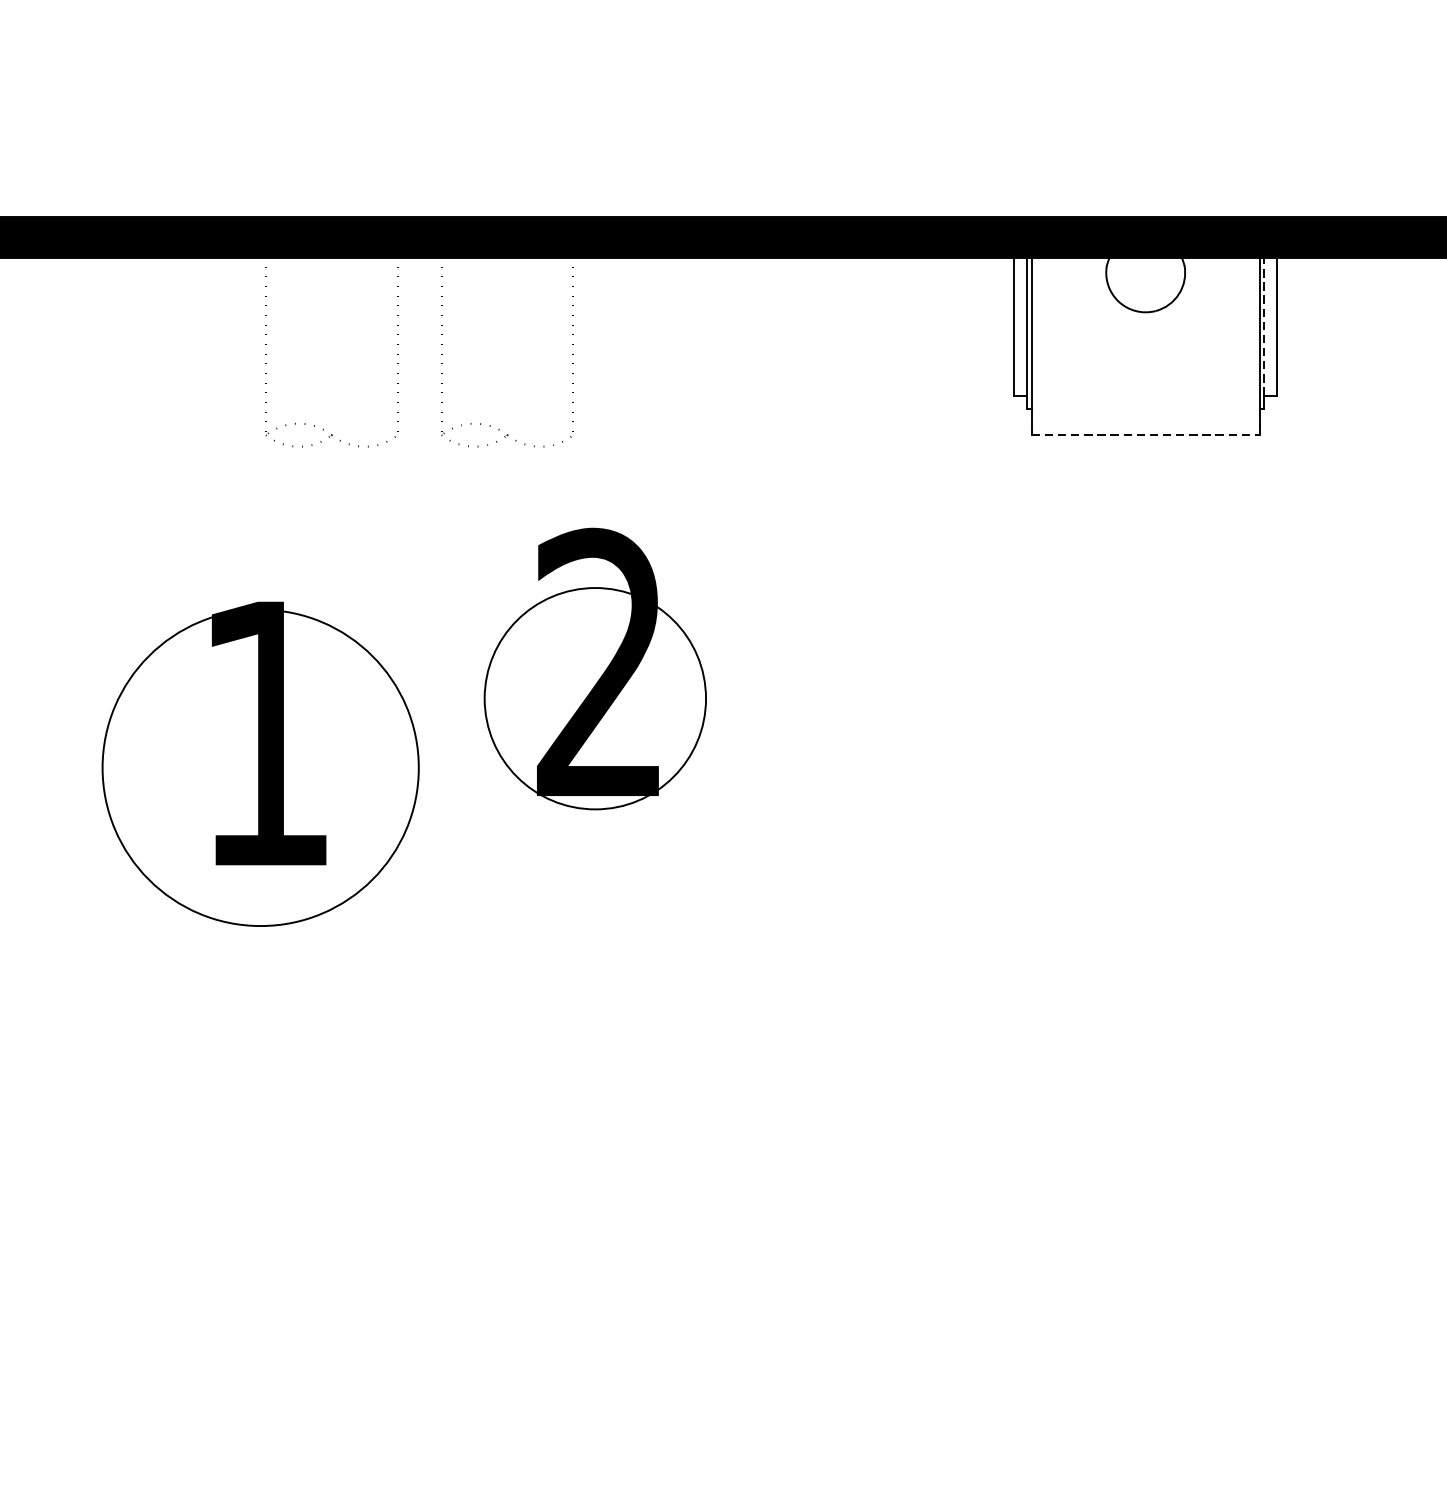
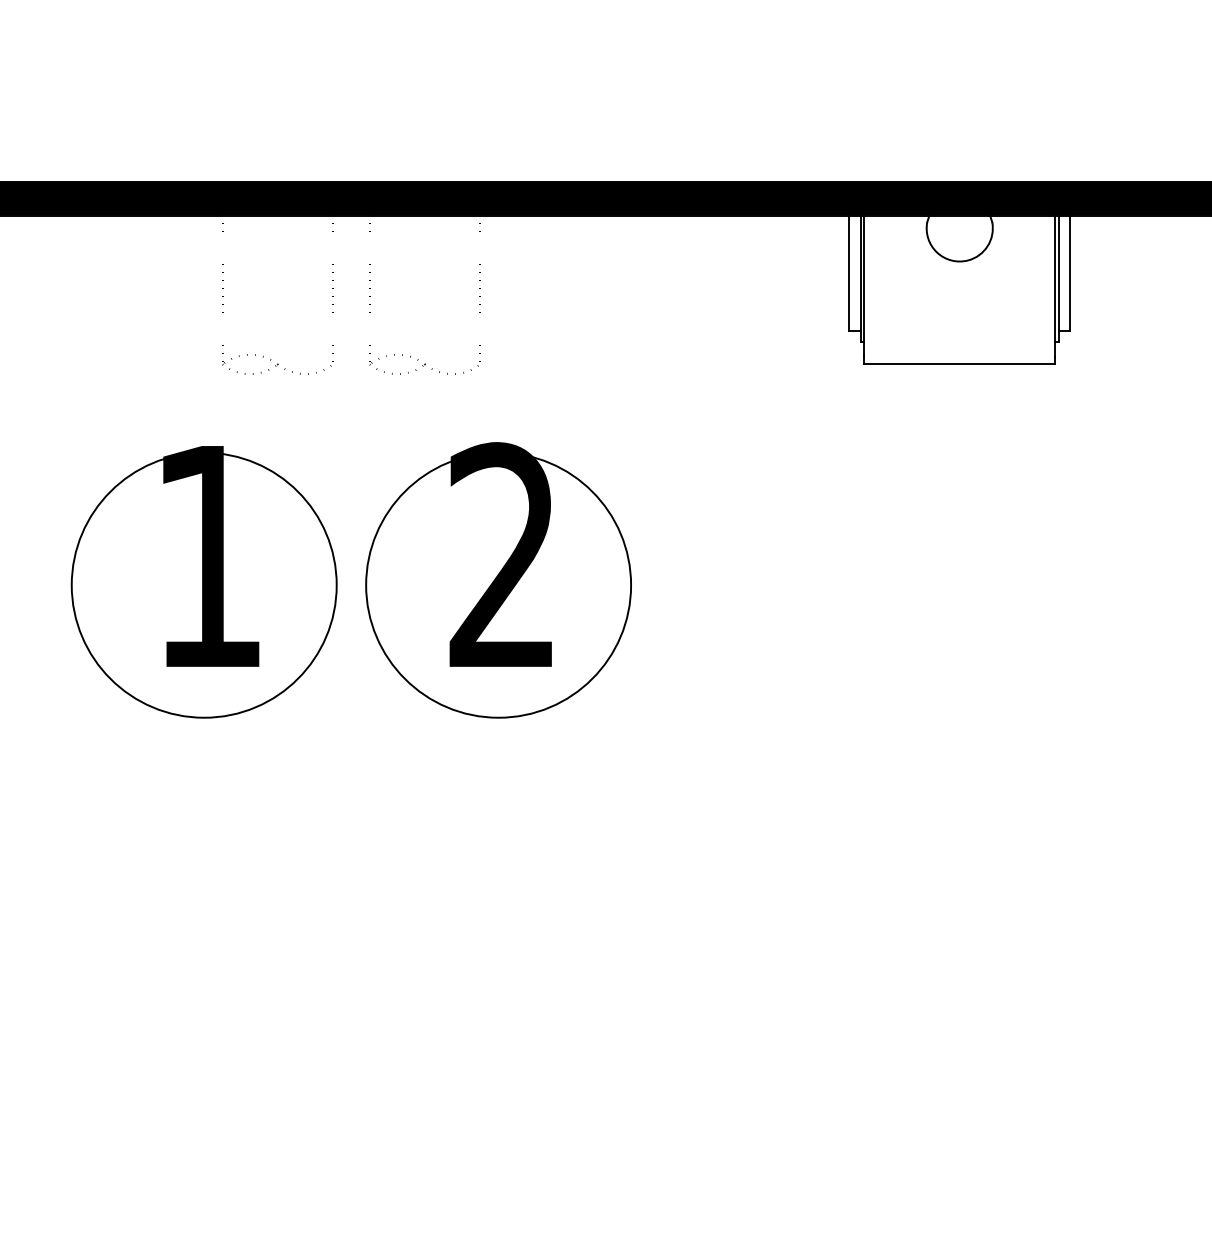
line: (1264, 326) -> (1059, 273), dashed -> solid
line: (1145, 435) -> (959, 364), dashed -> solid
circle: (595, 697) -> (498, 584), size x1.43
part: (259, 764) -> (203, 582), moved

